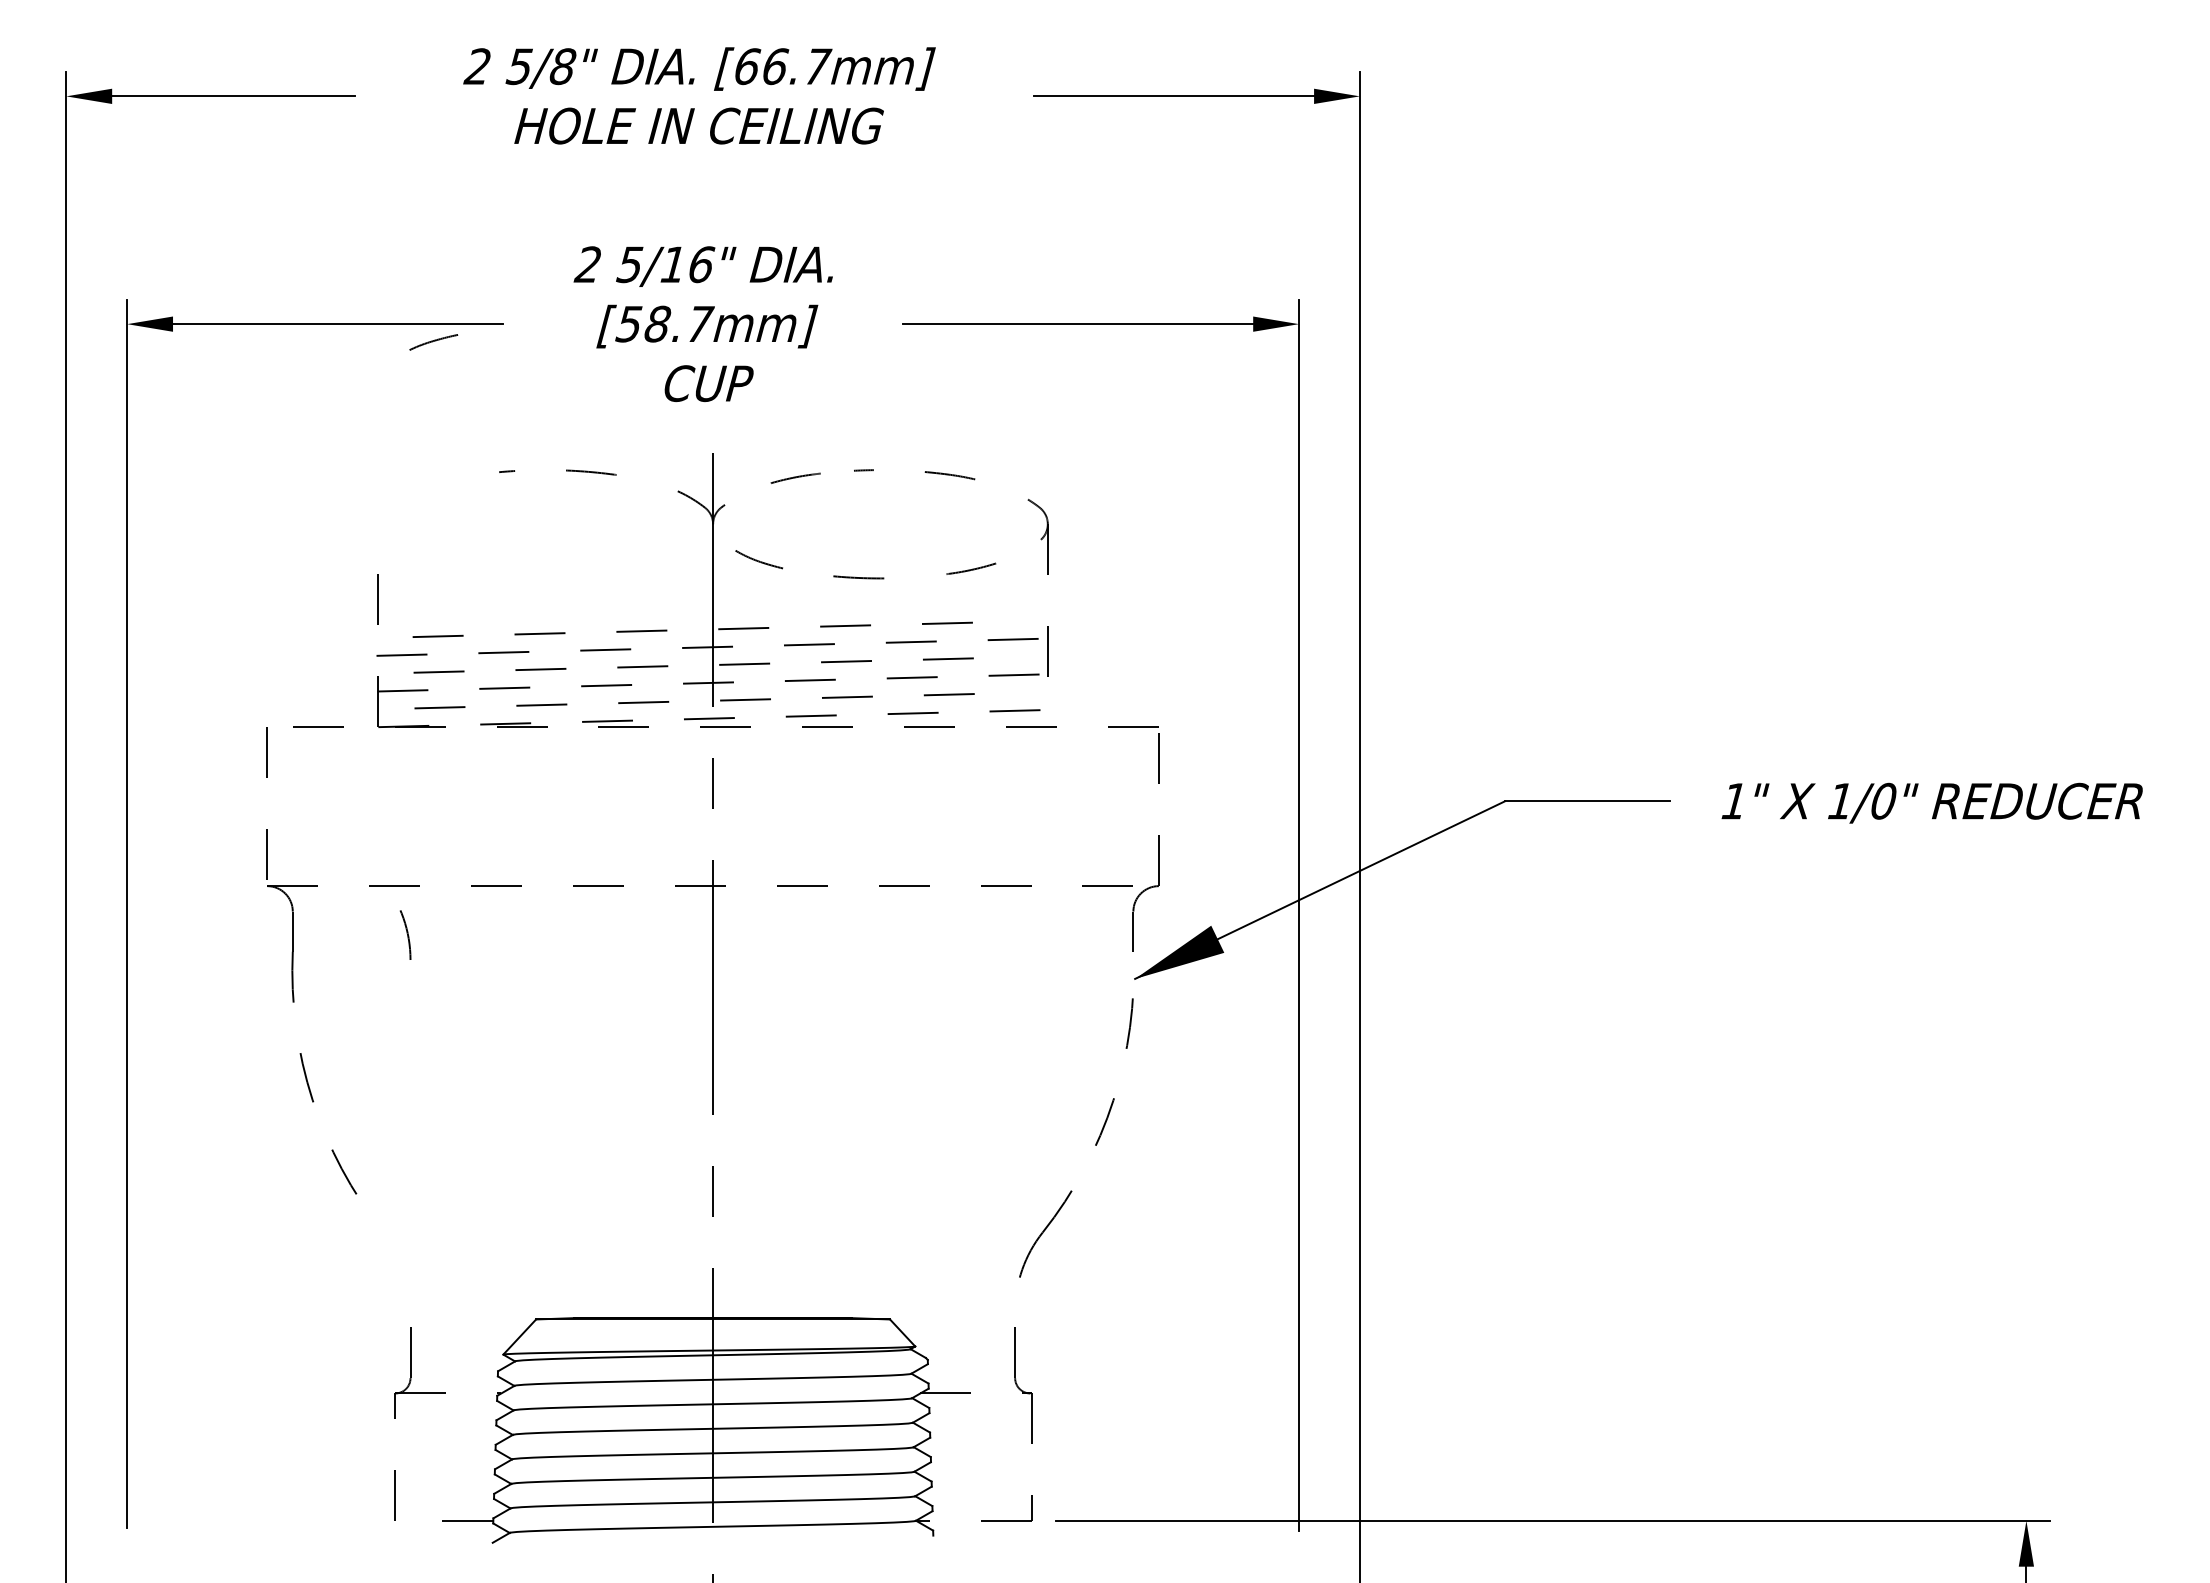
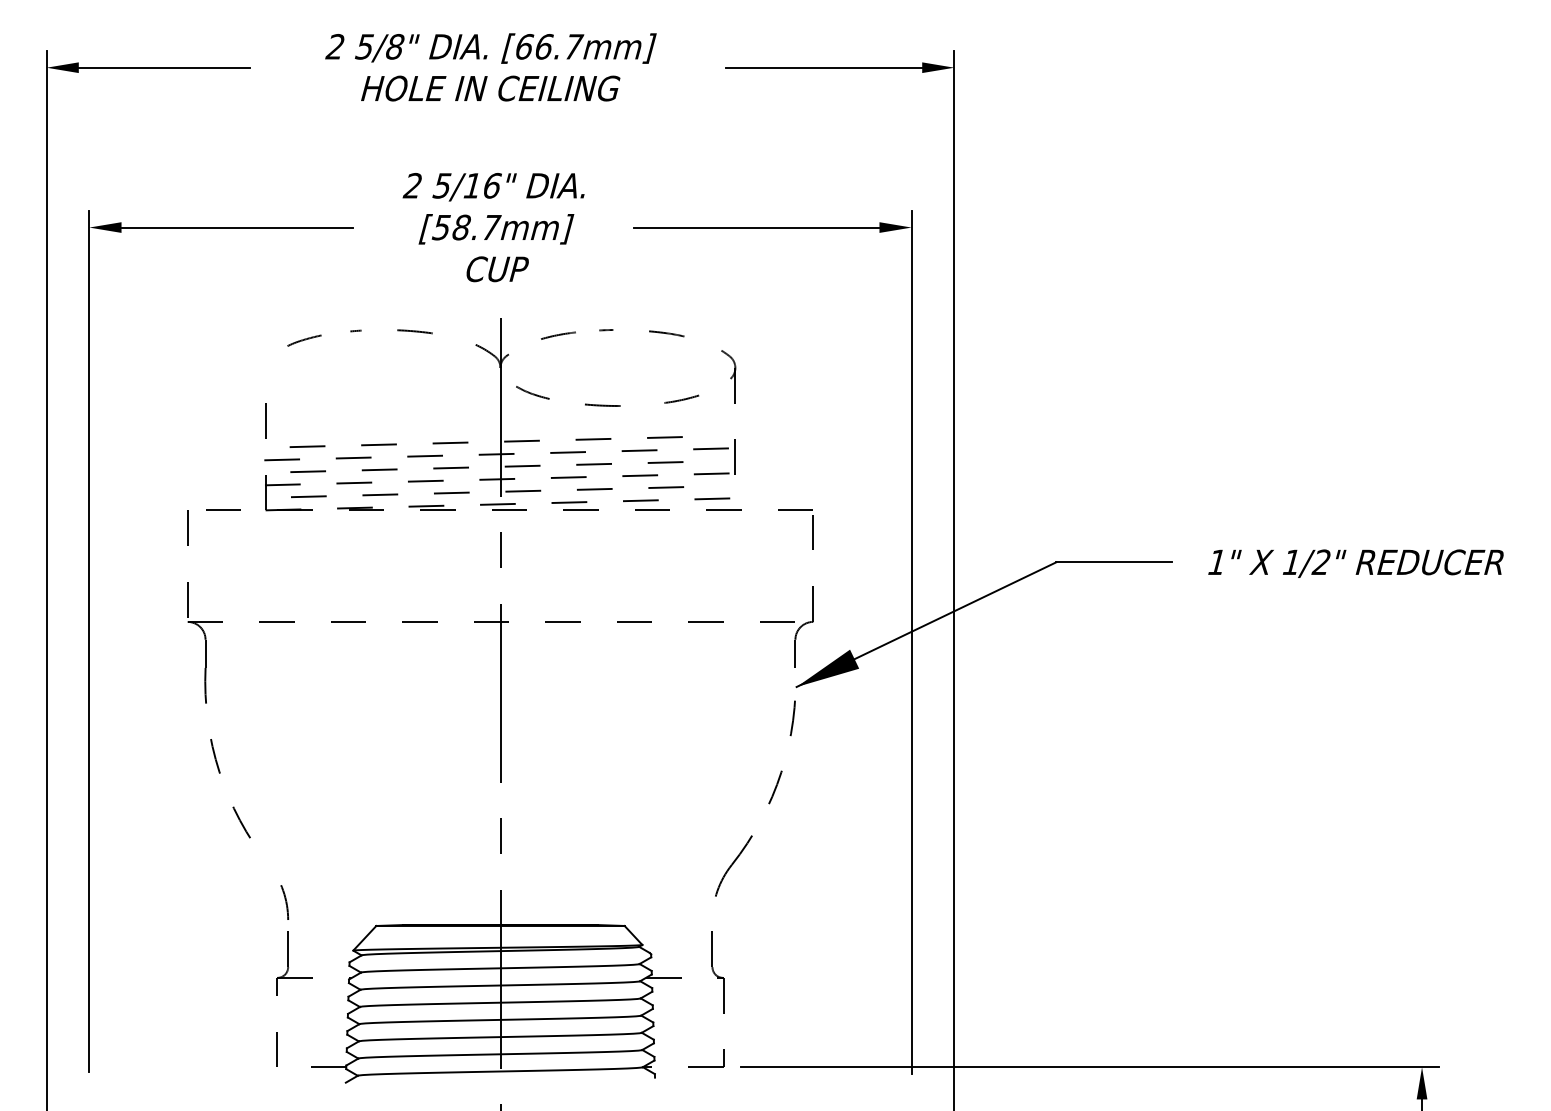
curve: (433, 341) -> (304, 340), moved
text: (1882, 800) -> (1321, 561), 1/0" -> 1/2"
arc: (406, 933) -> (285, 901), moved

